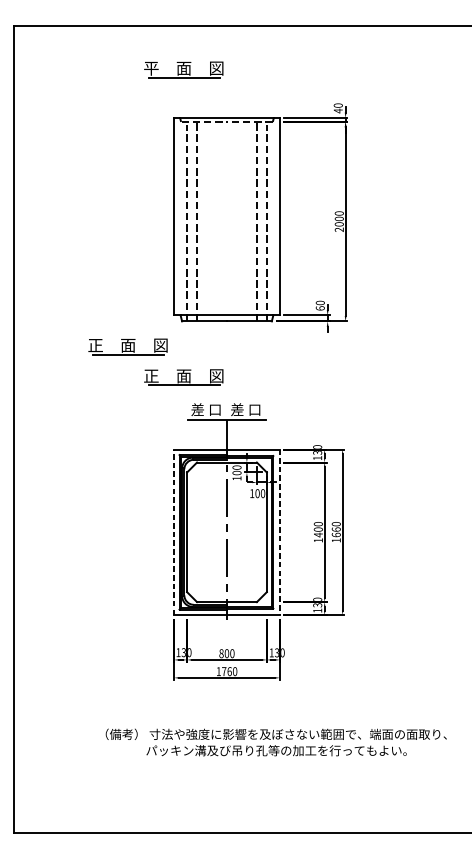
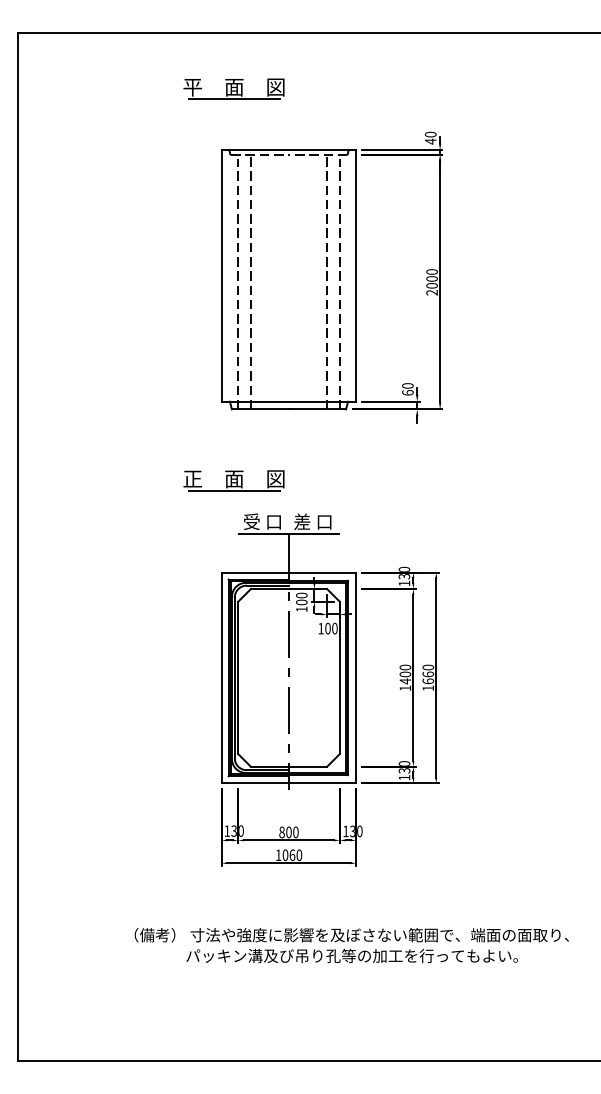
part: (127, 346) -> (162, 441), removed
text: (197, 409) -> (251, 521), 差 口 -> 受 口
line: (173, 531) -> (221, 677), dashed -> solid
line: (279, 532) -> (356, 678), dashed -> solid
text: (224, 671) -> (285, 855), 1760 -> 1060

